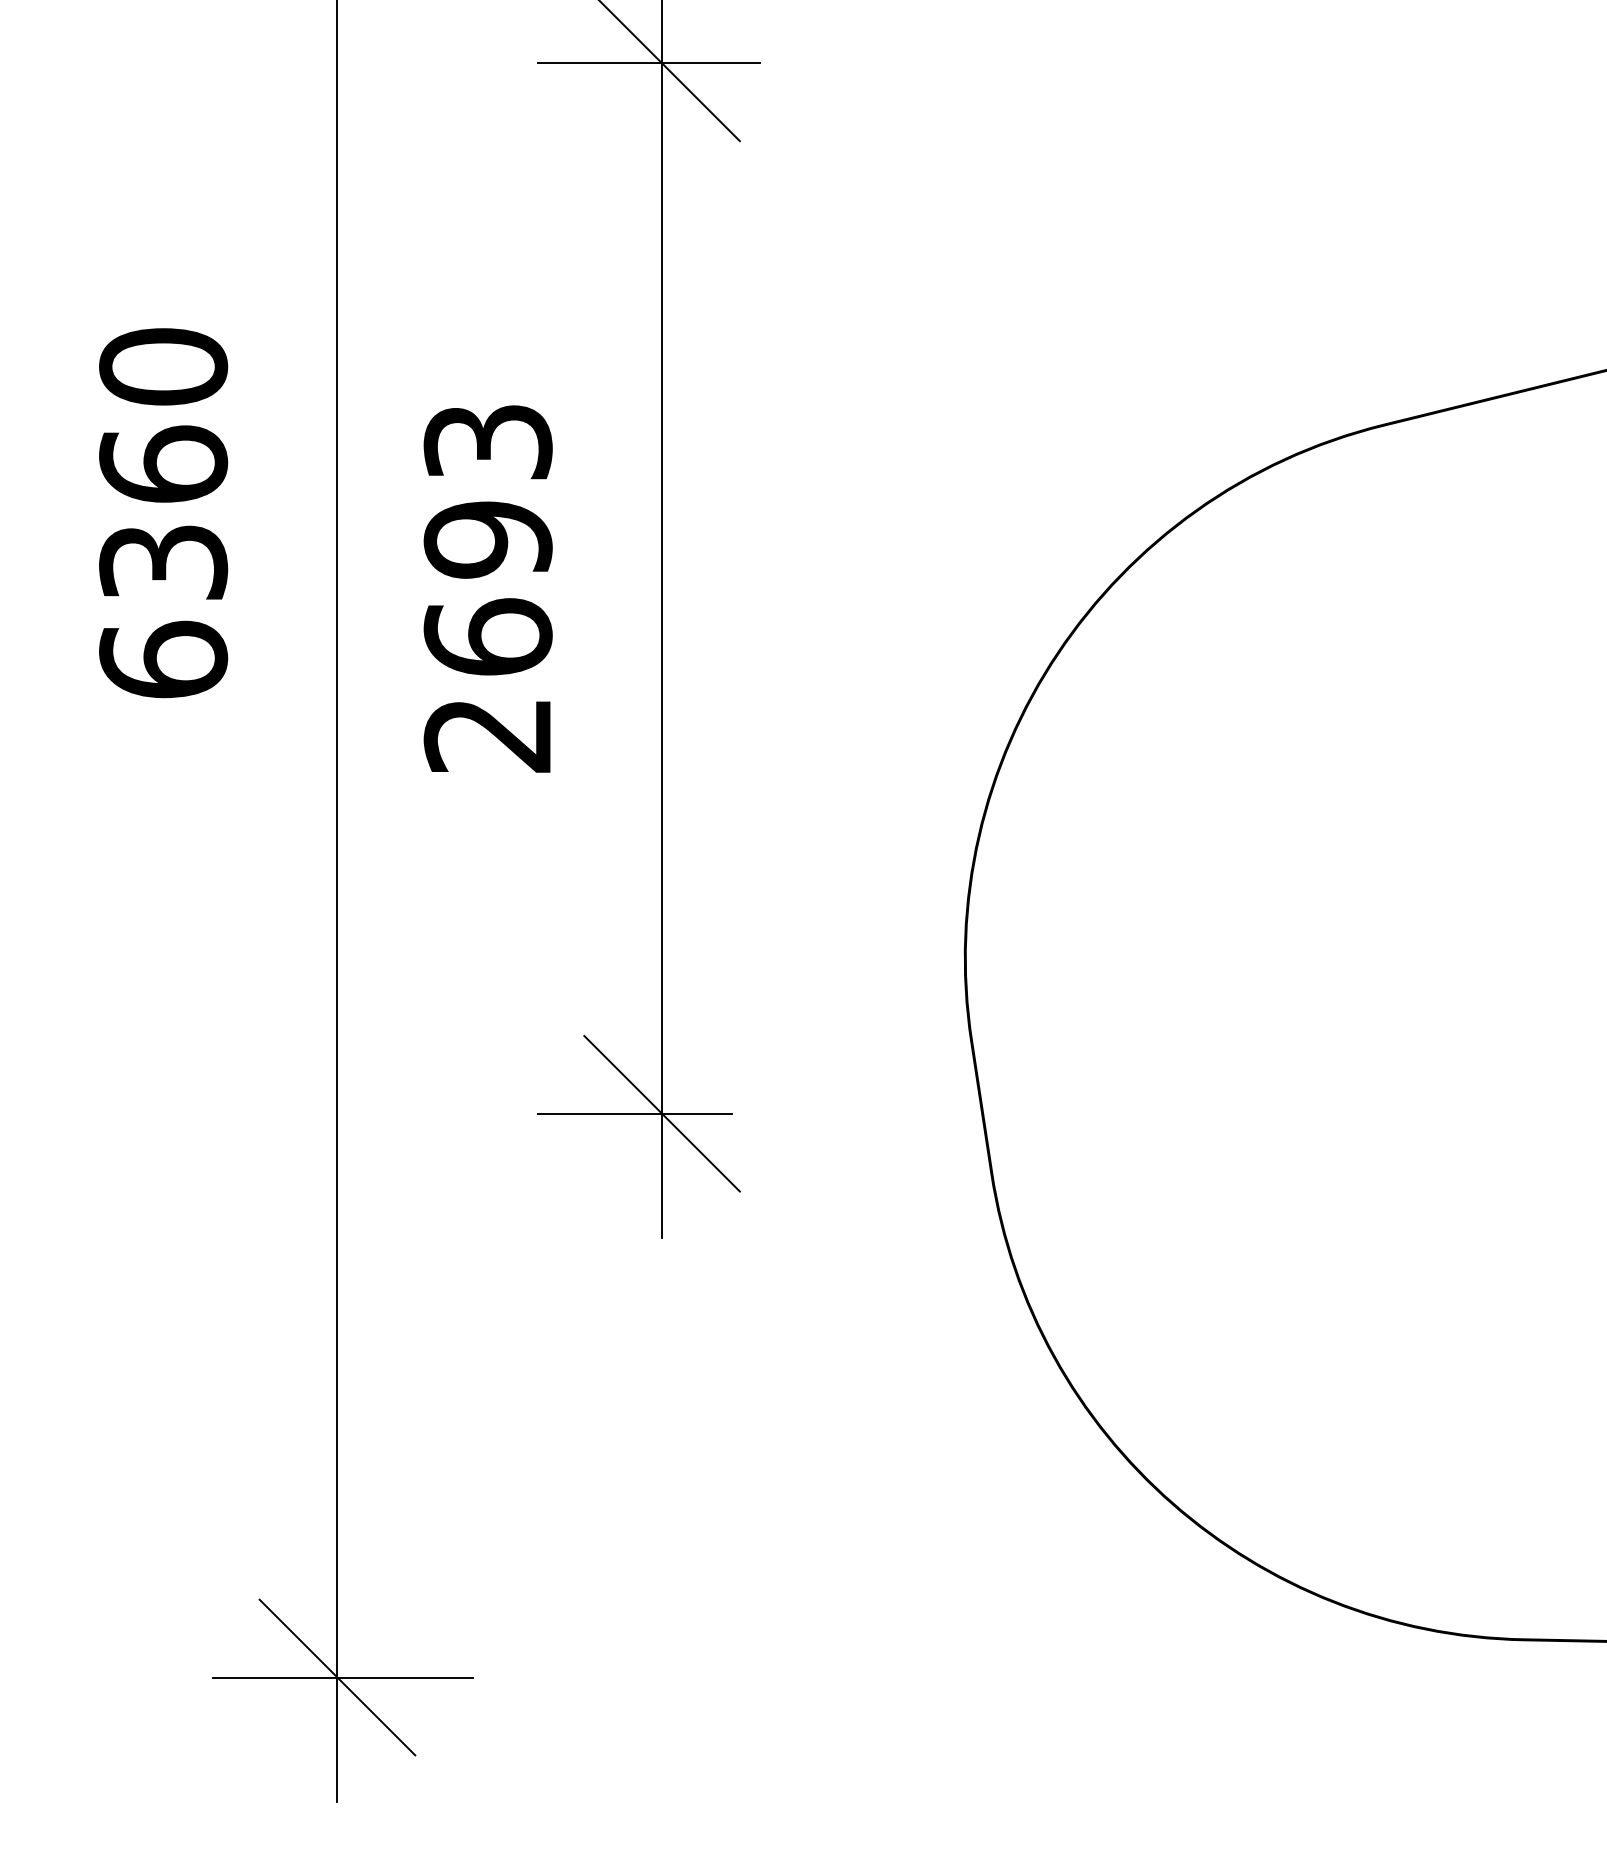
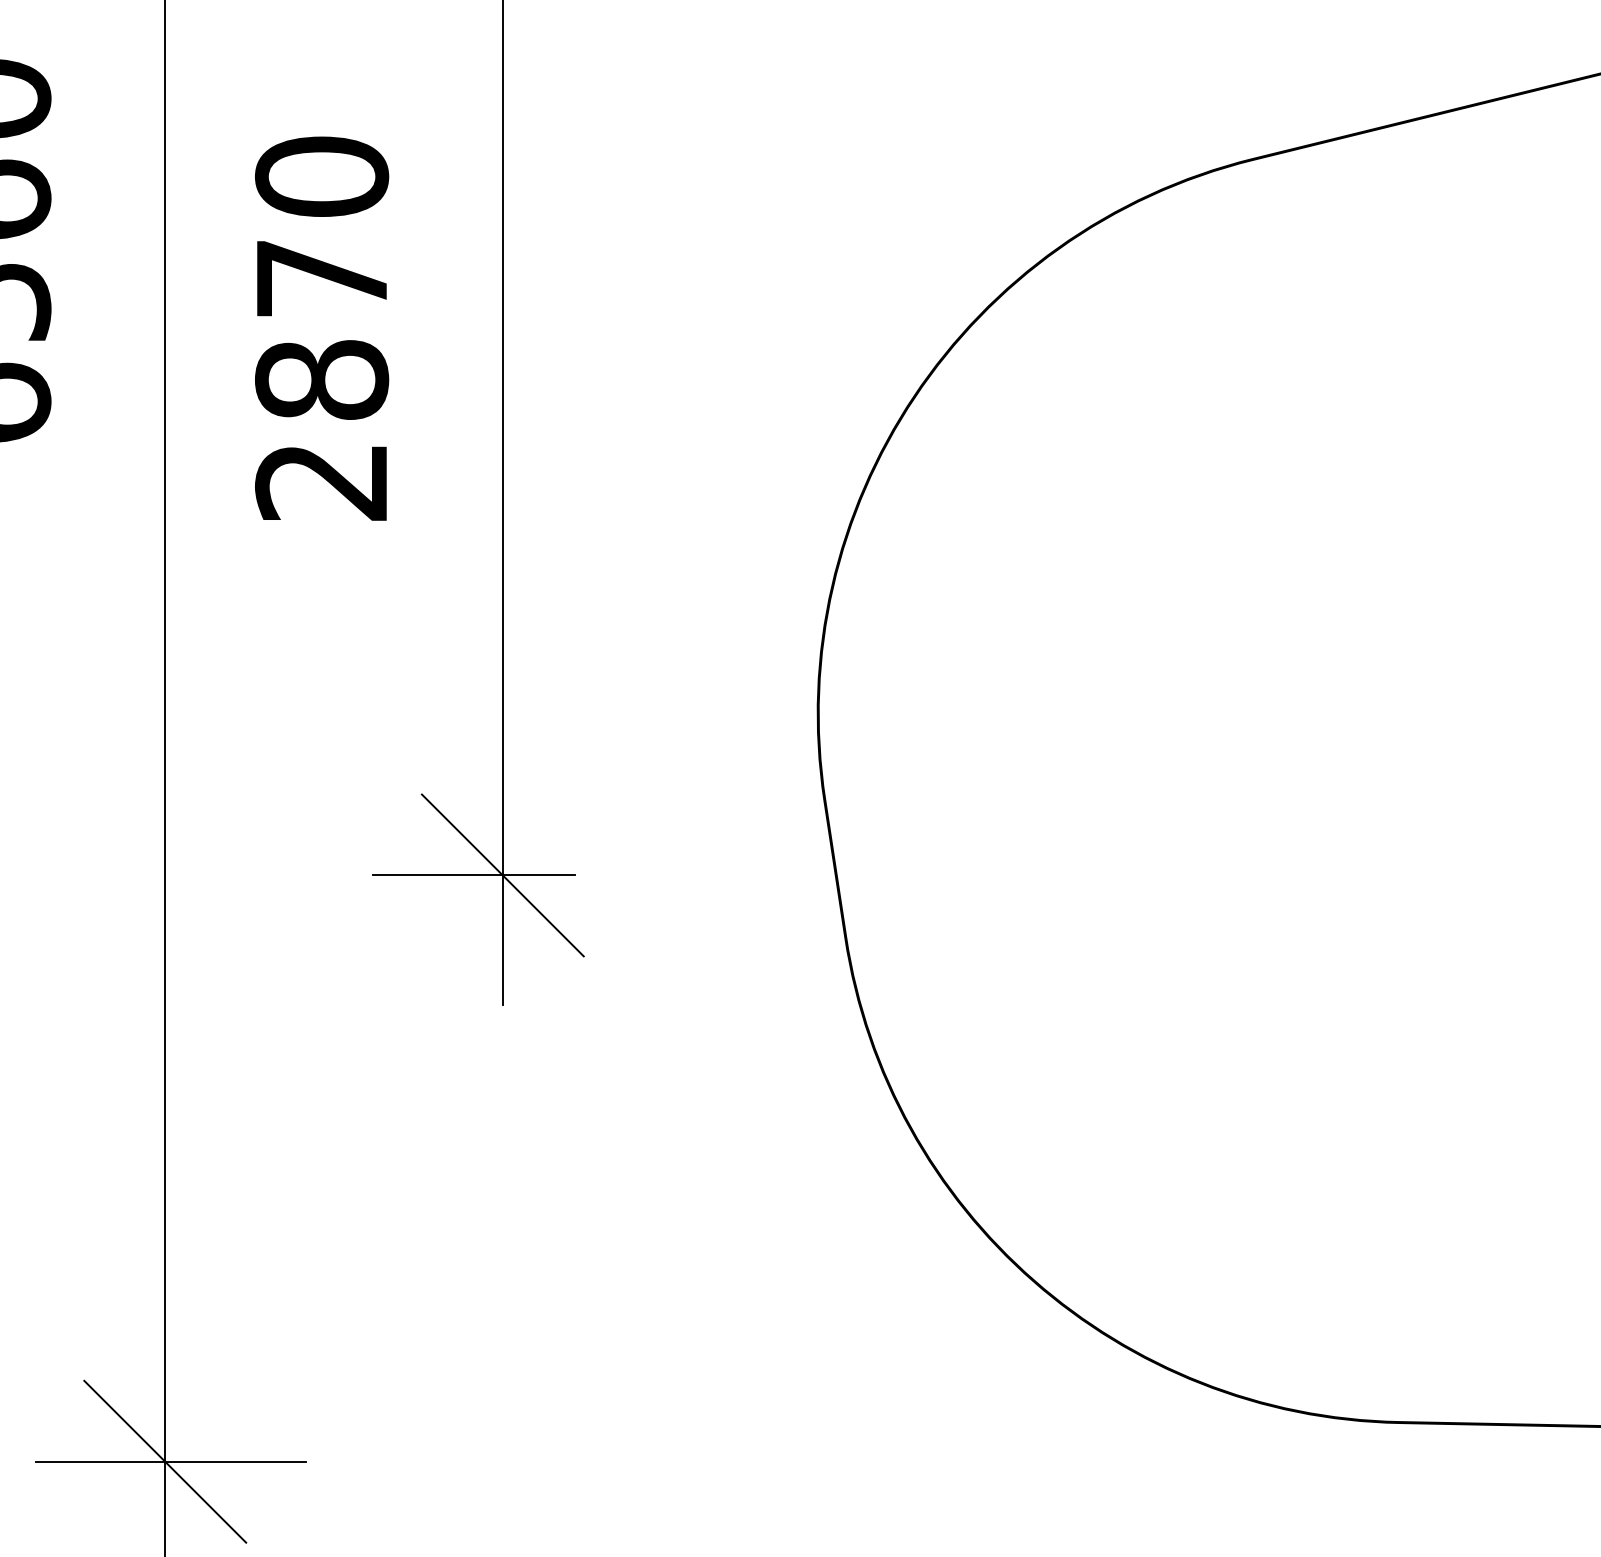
text: (487, 539) -> (321, 278), 2693 -> 2870

